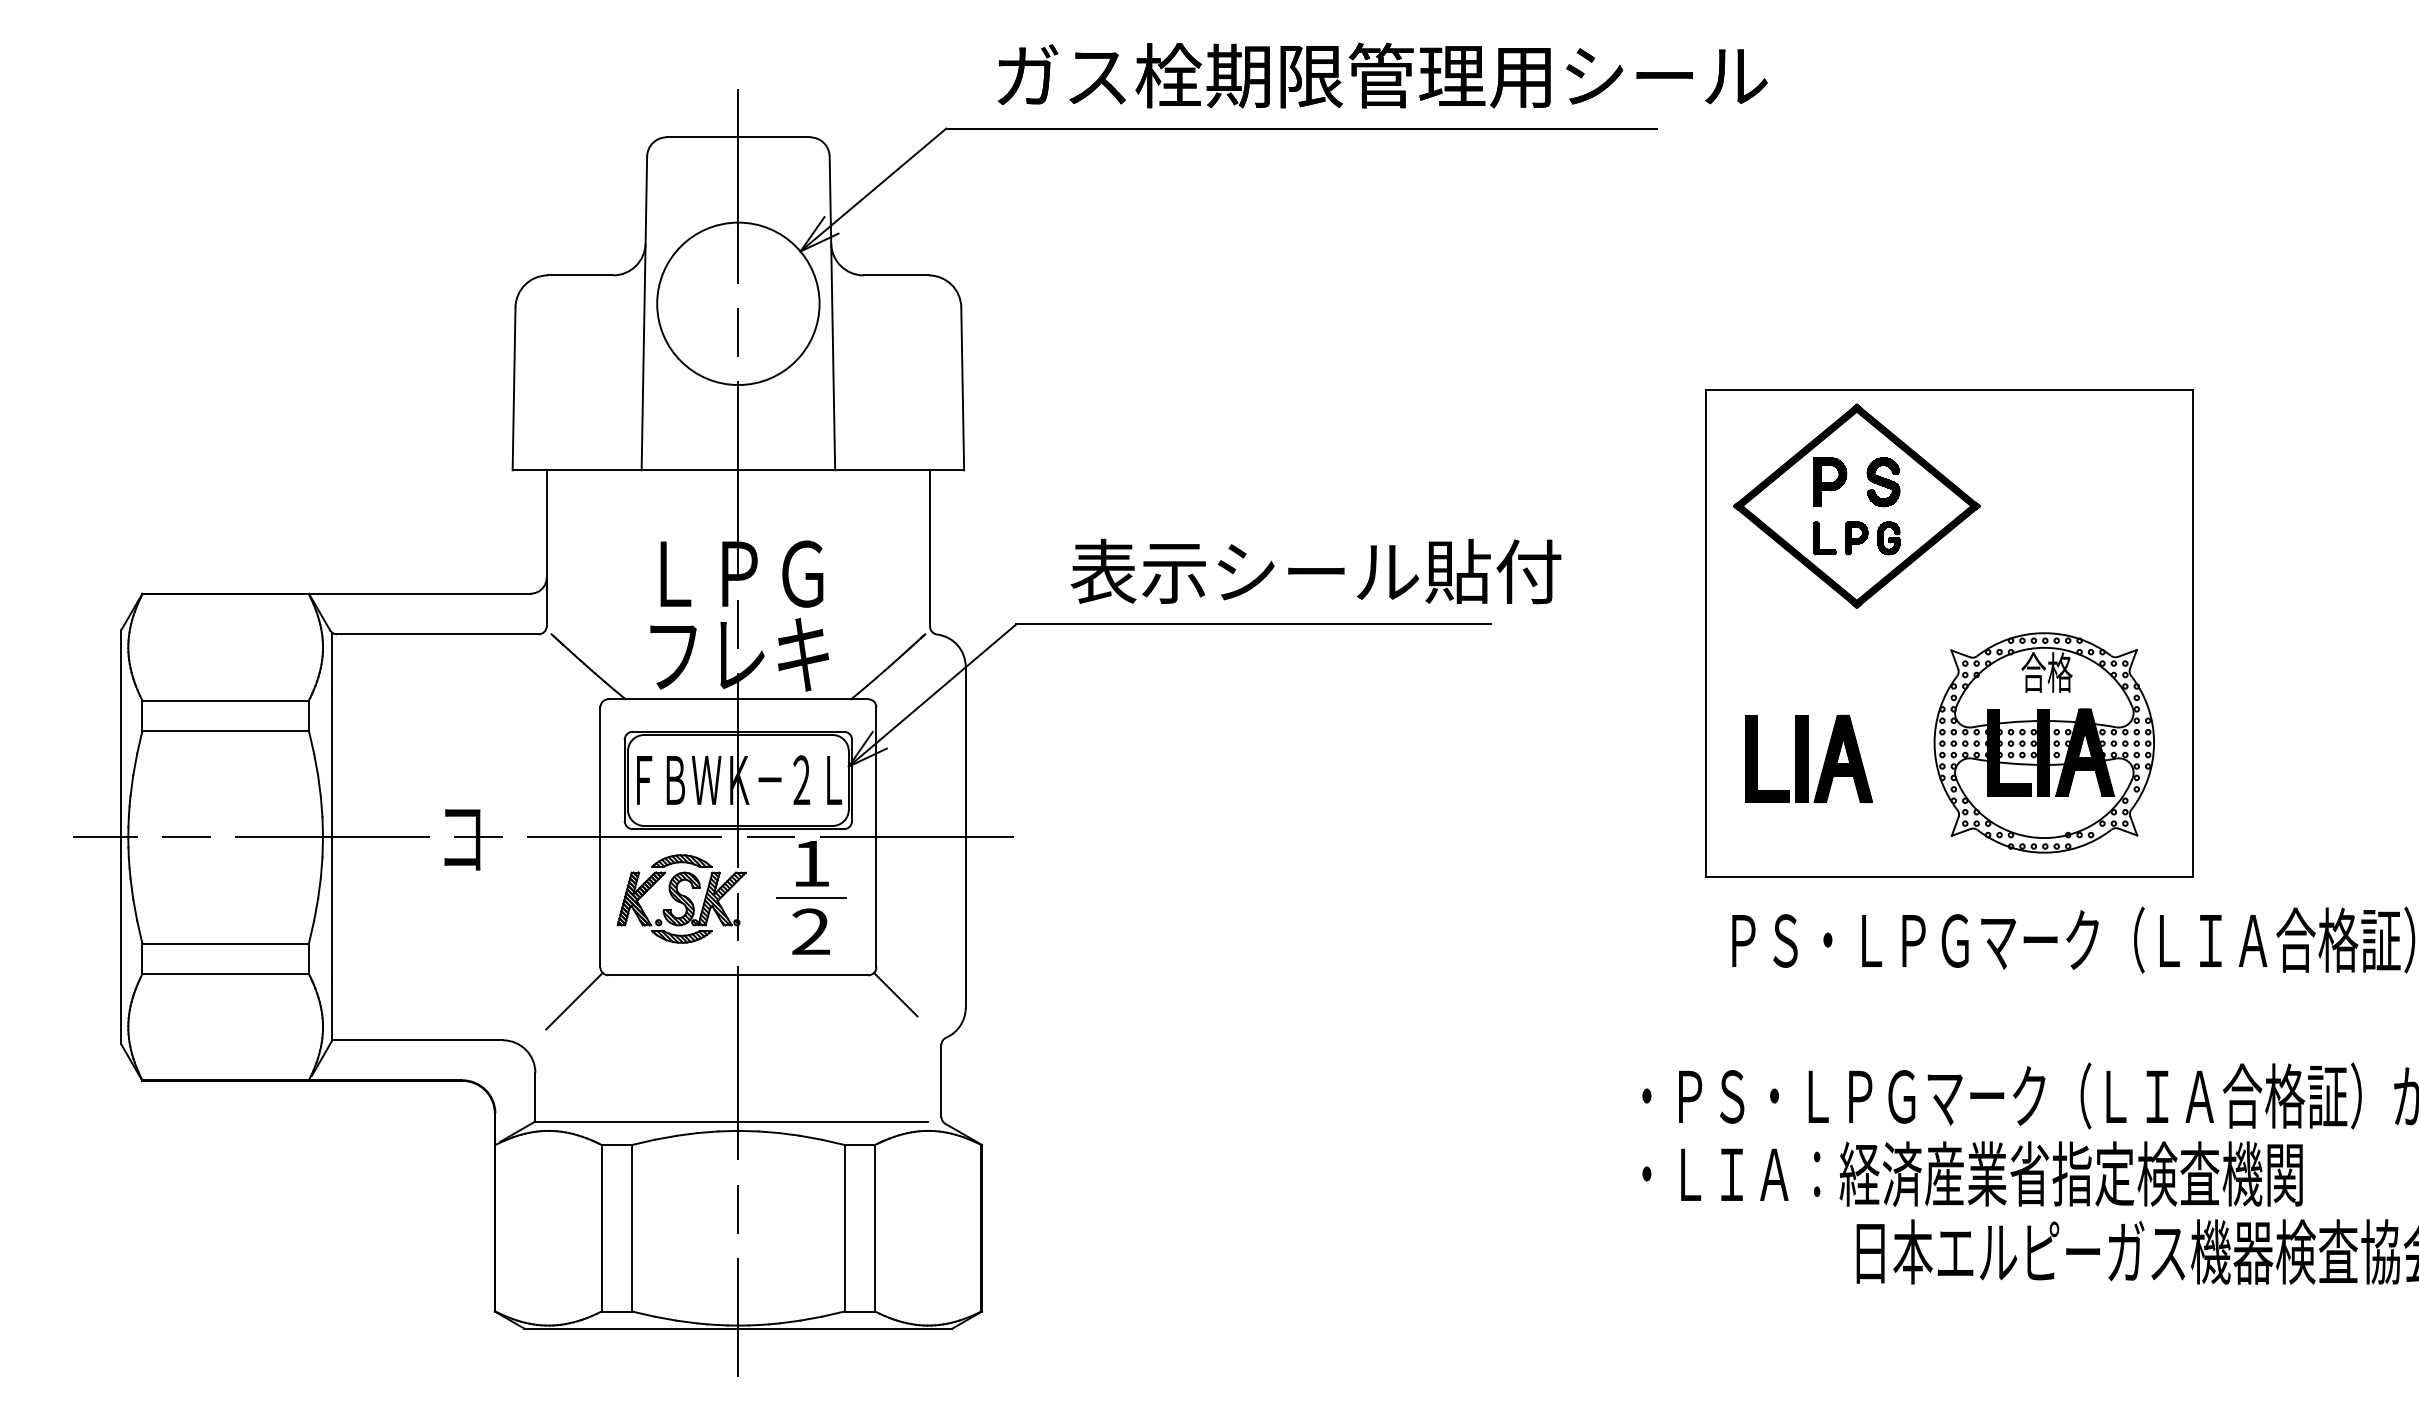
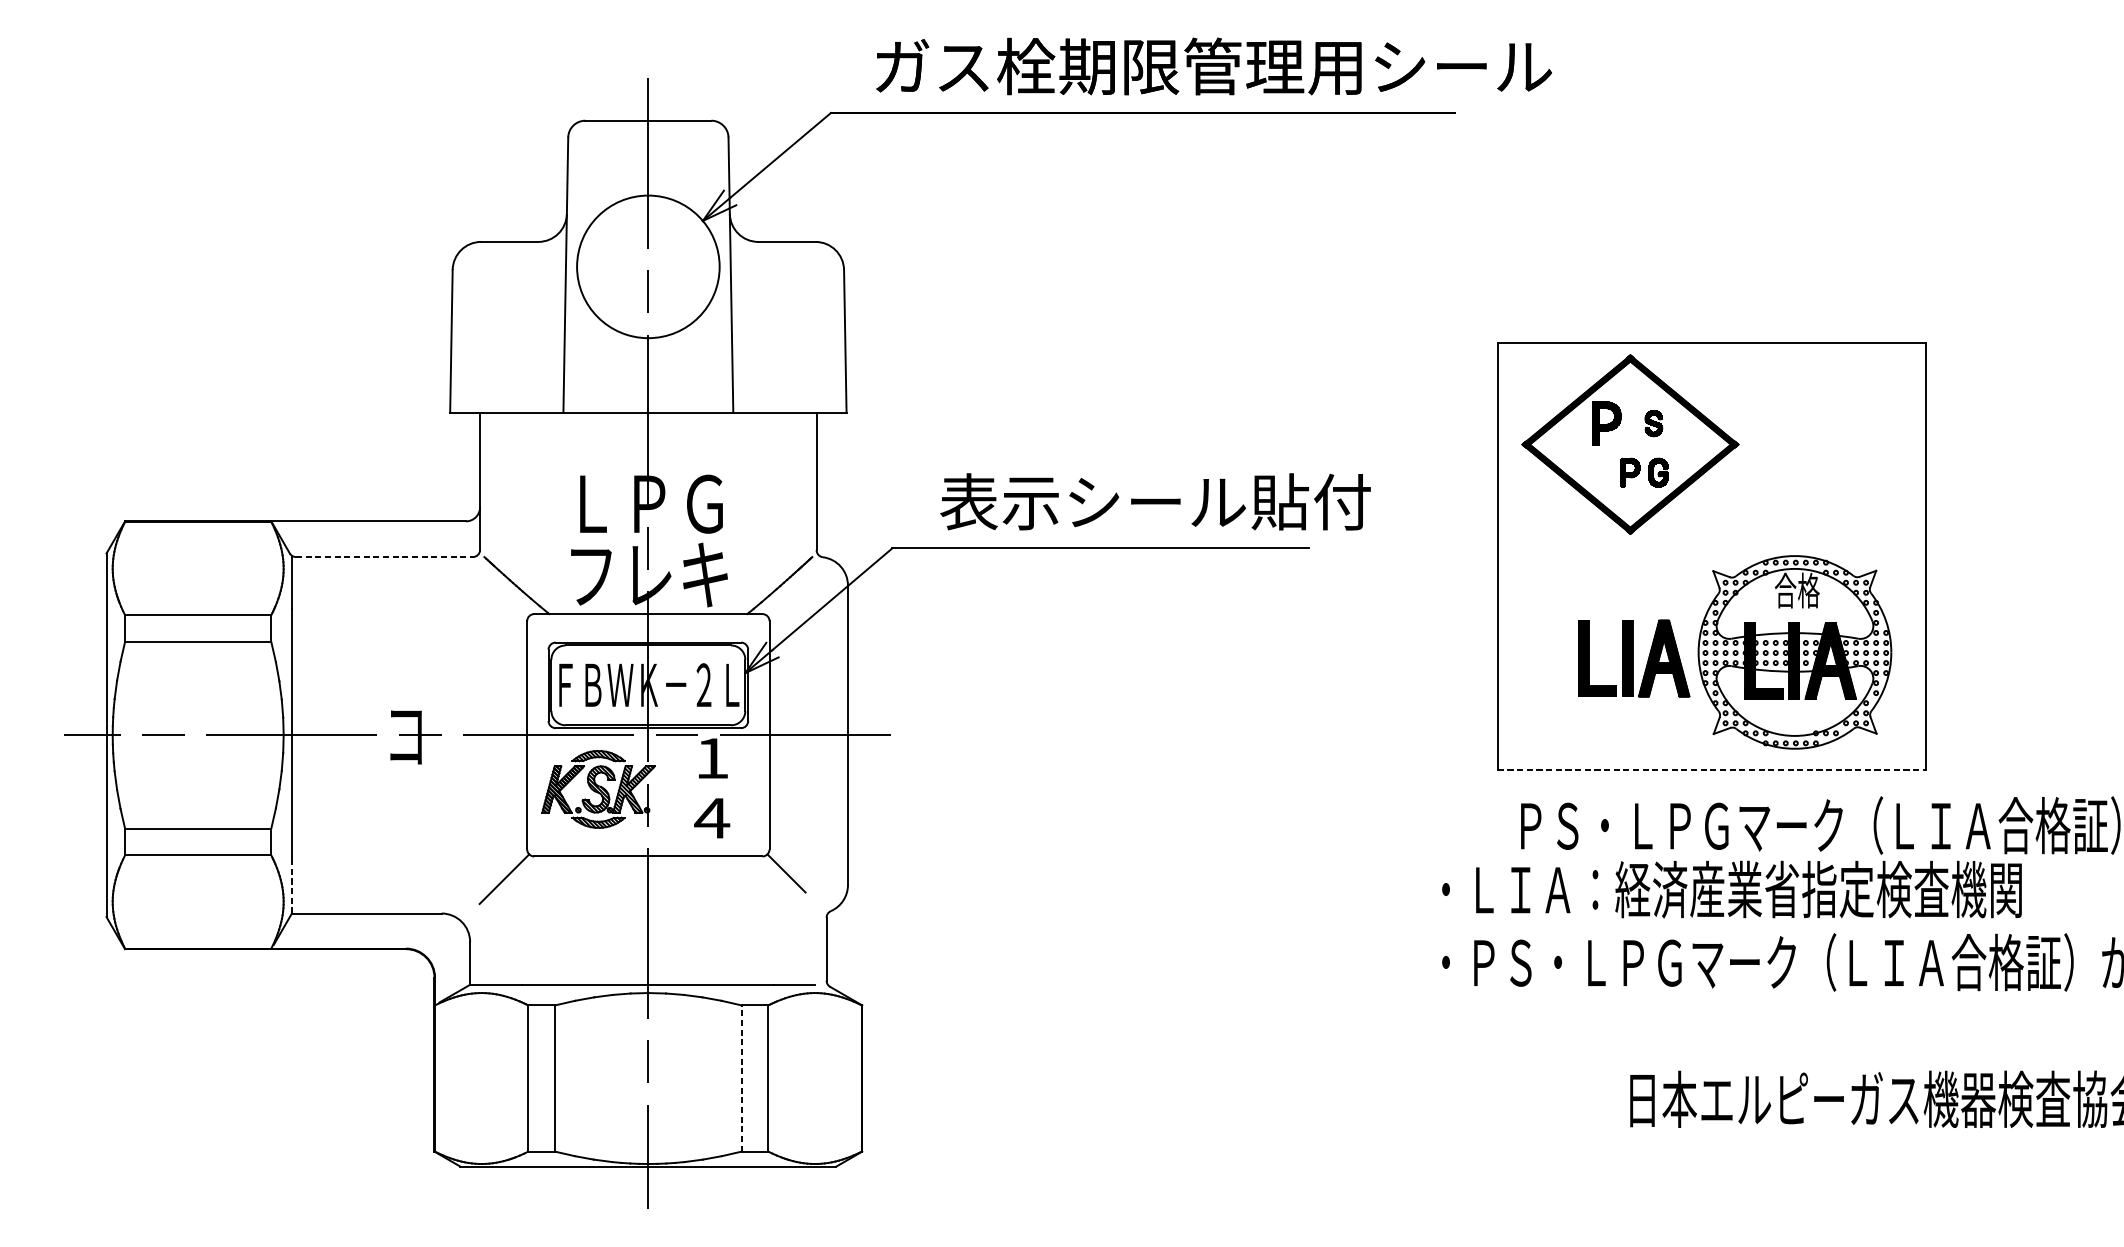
part: (1883, 482) -> (1653, 423), size x0.6
part: (1824, 538) -> (1601, 472), removed
line: (437, 634) -> (384, 557), solid -> dashed
part: (1809, 758) -> (1634, 658), moved
line: (1949, 877) -> (1711, 770), solid -> dashed
line: (811, 897) -> (712, 788), removed
text: (810, 931) -> (711, 817), 2 -> 4
line: (332, 1010) -> (291, 887), solid -> dashed
text: (1972, 1173) -> (1731, 889), moved
line: (844, 1227) -> (741, 1077), solid -> dashed

